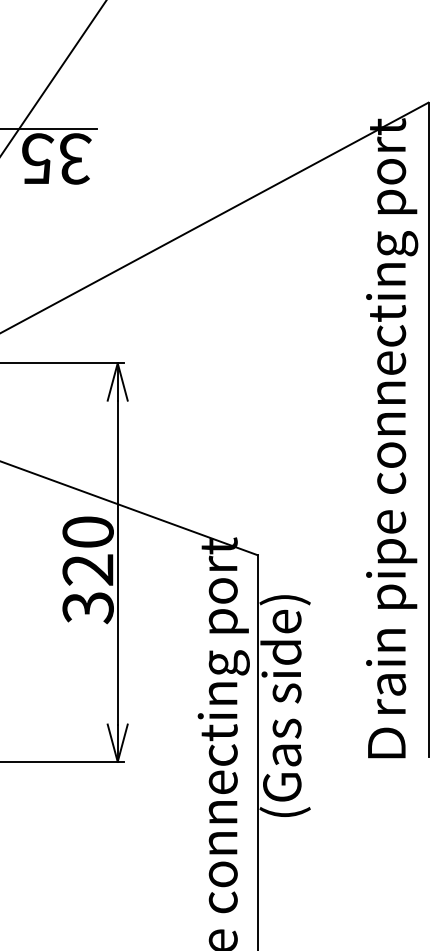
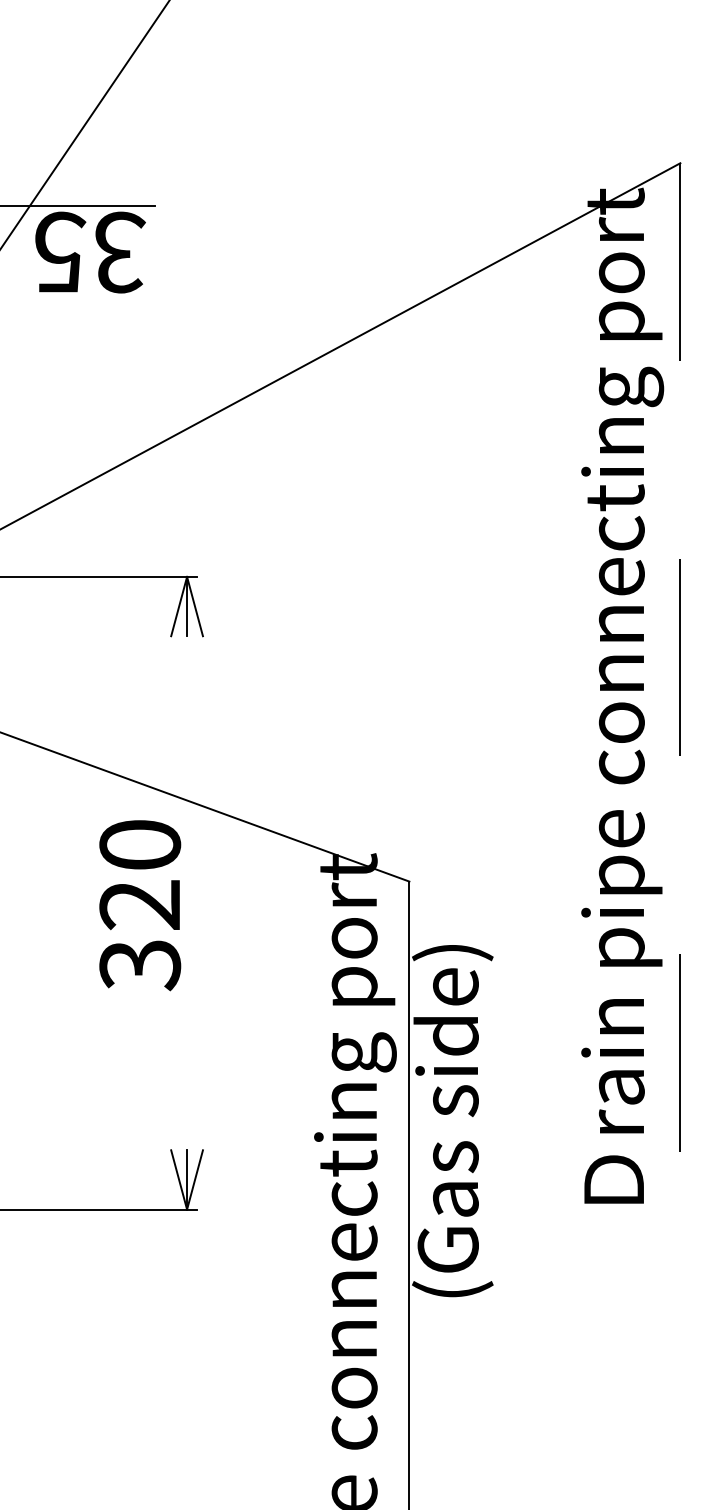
line: (428, 430) -> (680, 683), solid -> dashed
line: (117, 562) -> (186, 893), removed

